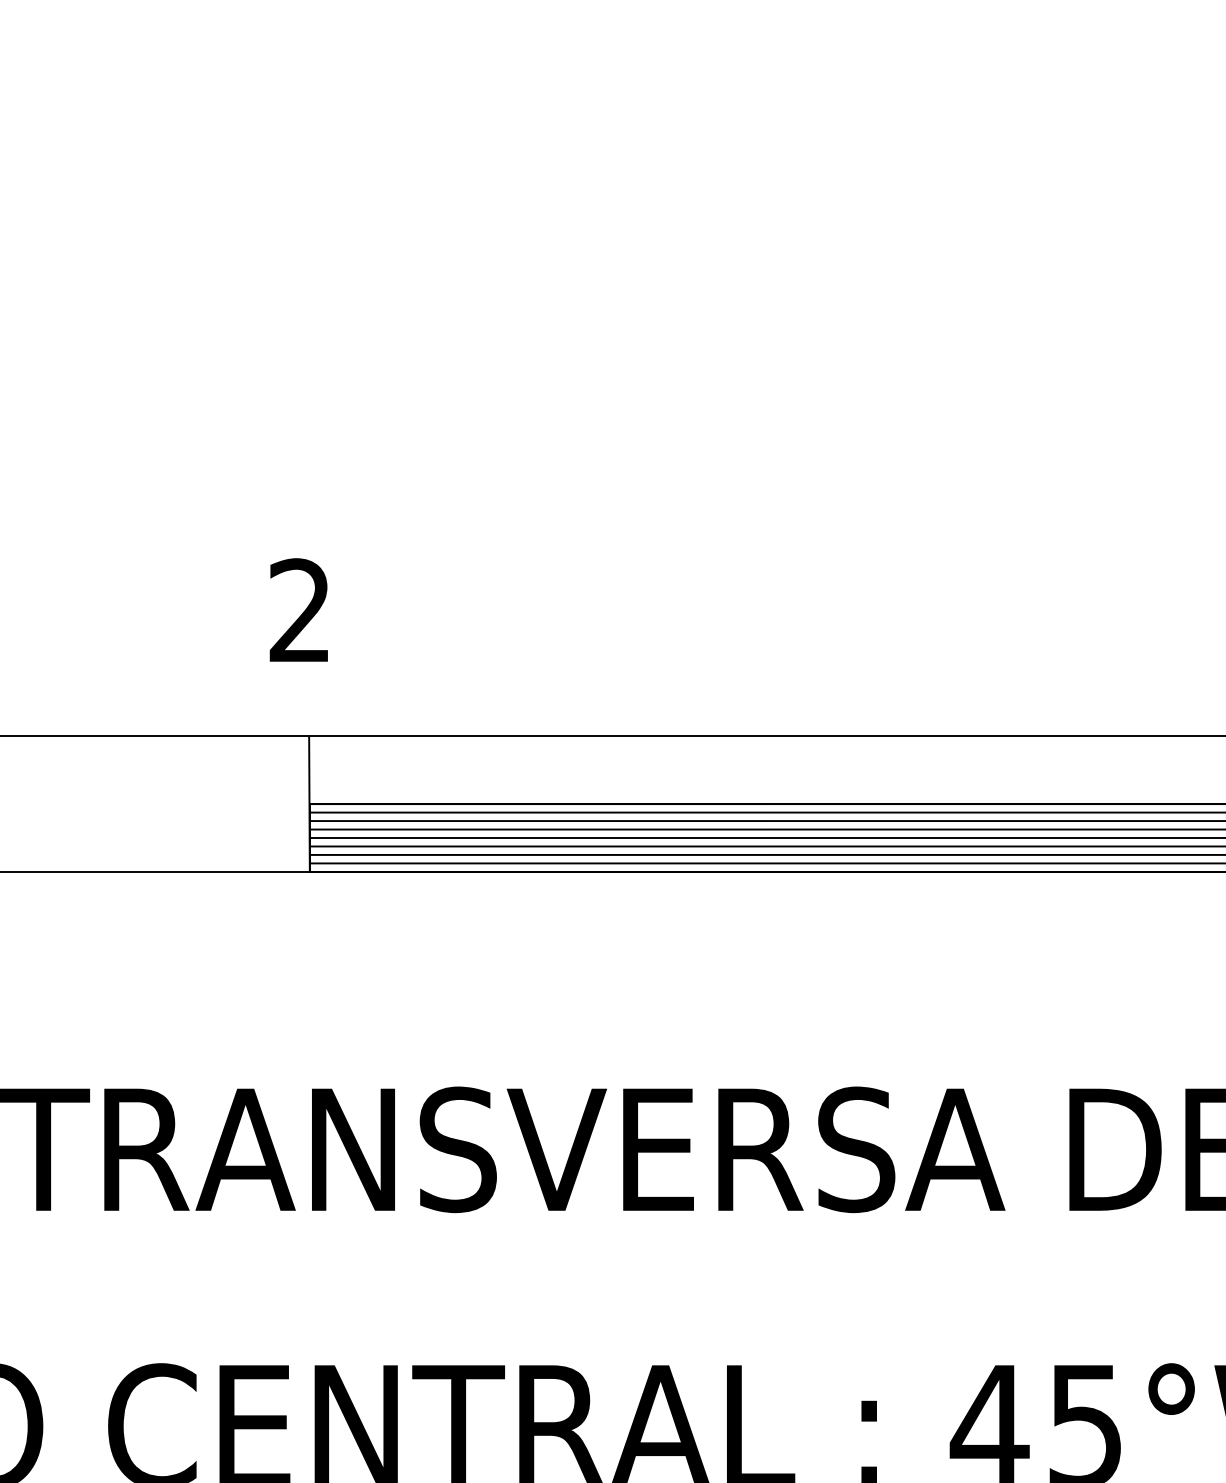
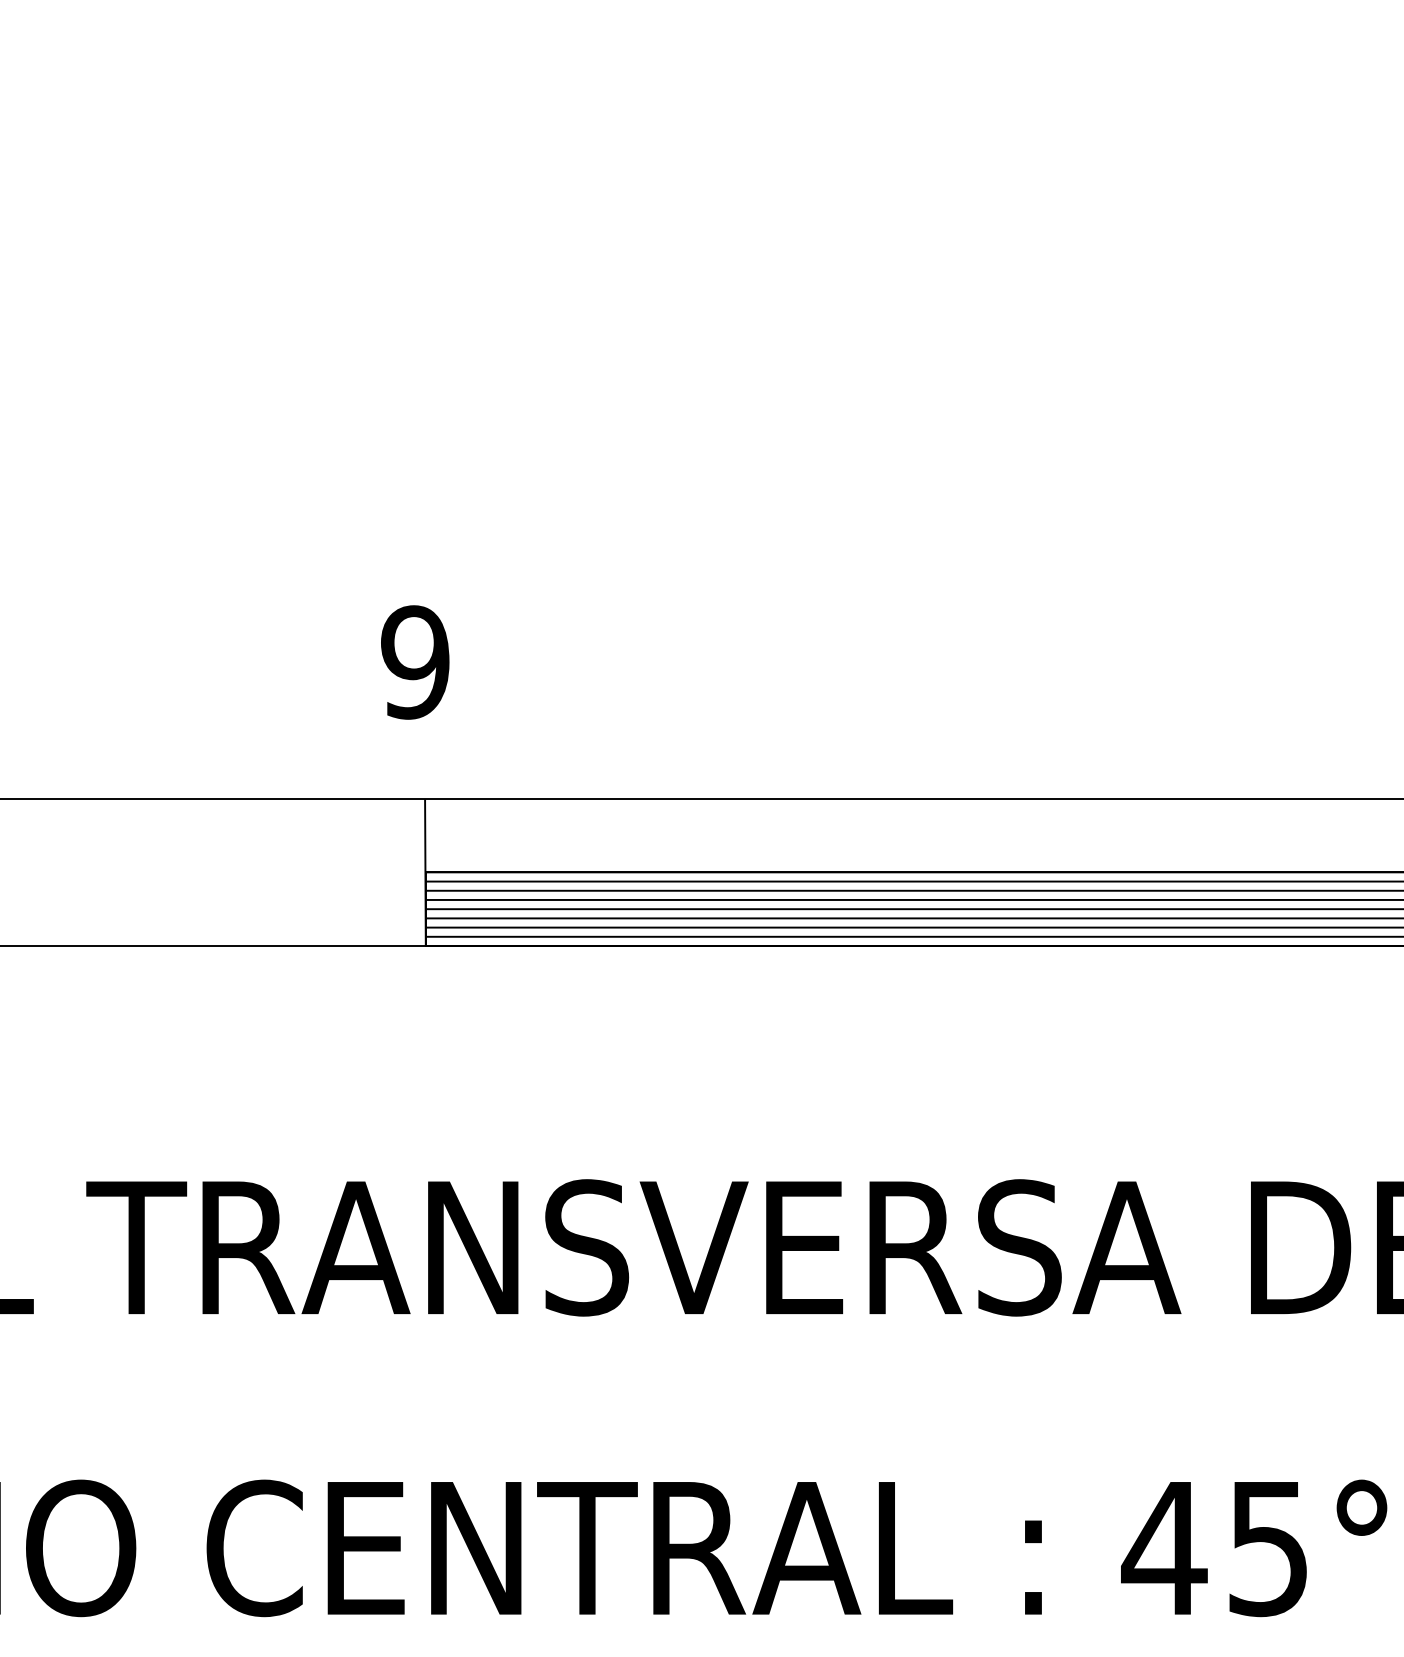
text: (300, 610) -> (415, 662), 2 -> 9

